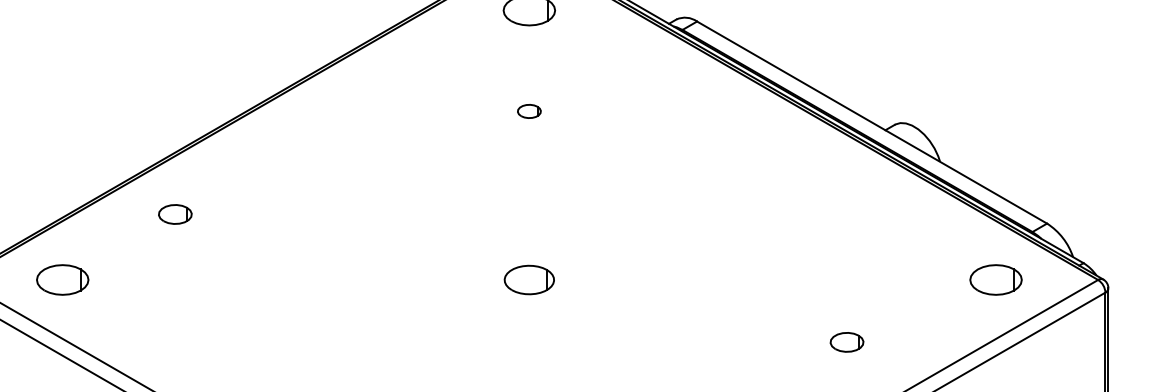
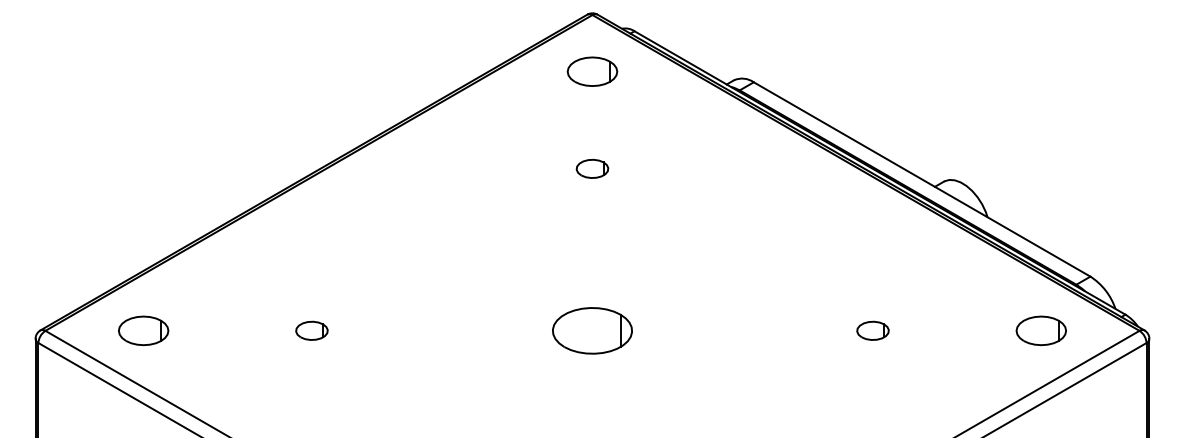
part: (529, 111) -> (592, 168), size x1.43
part: (174, 214) -> (311, 330), moved
part: (529, 279) -> (592, 330), size x1.67
part: (846, 341) -> (872, 330), moved

